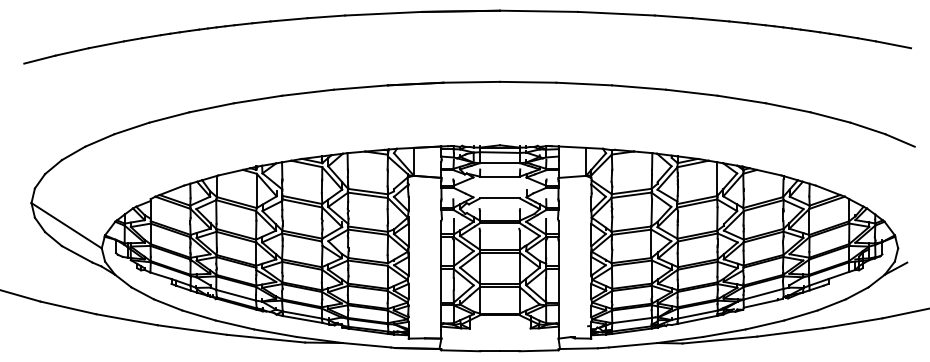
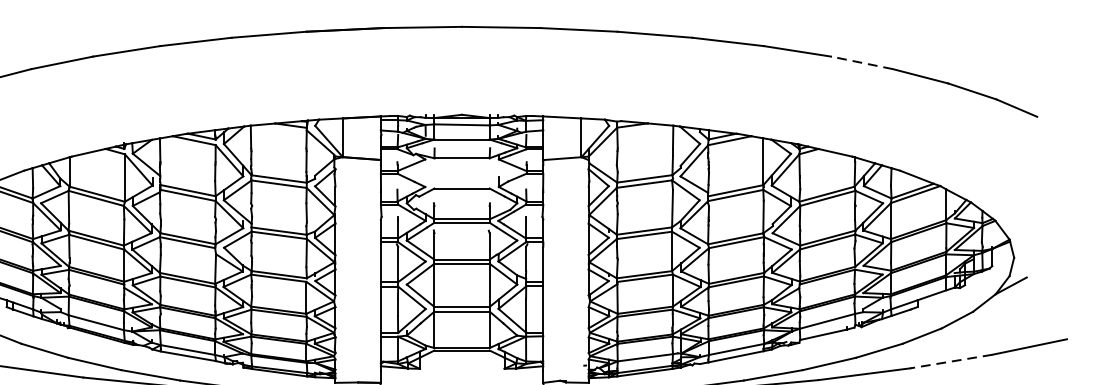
line: (788, 107) -> (862, 62), solid -> dashed
line: (852, 323) -> (950, 361), solid -> dashed

